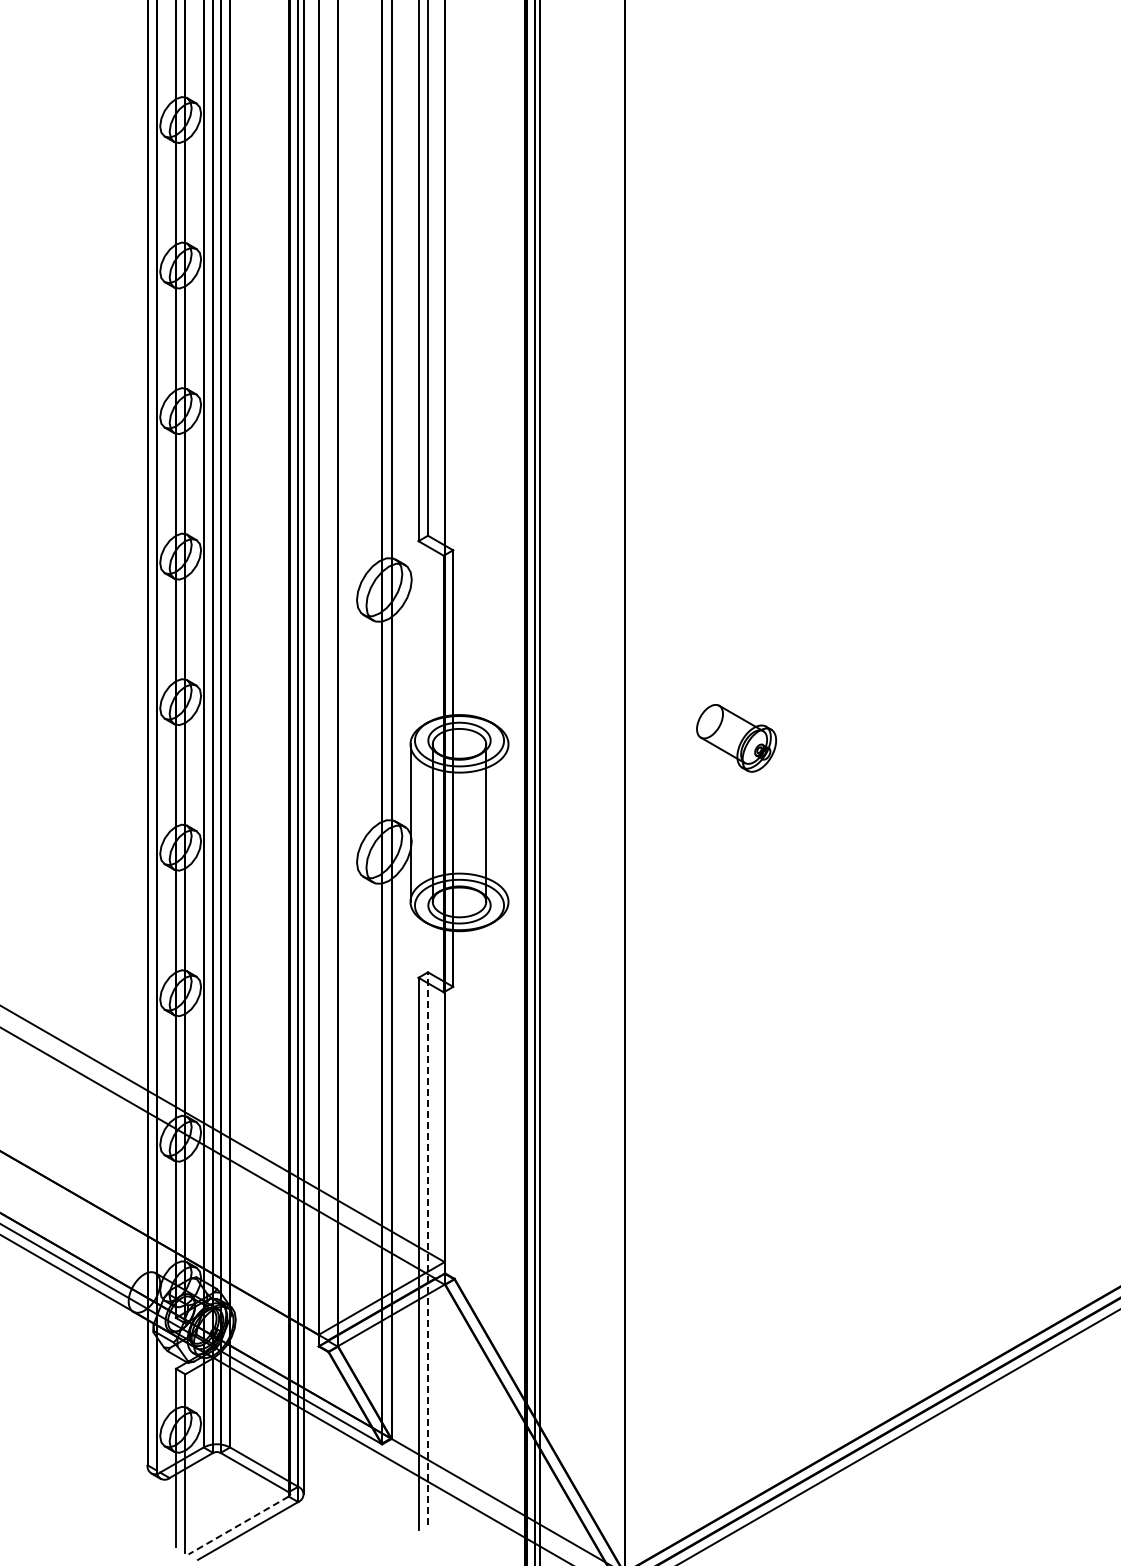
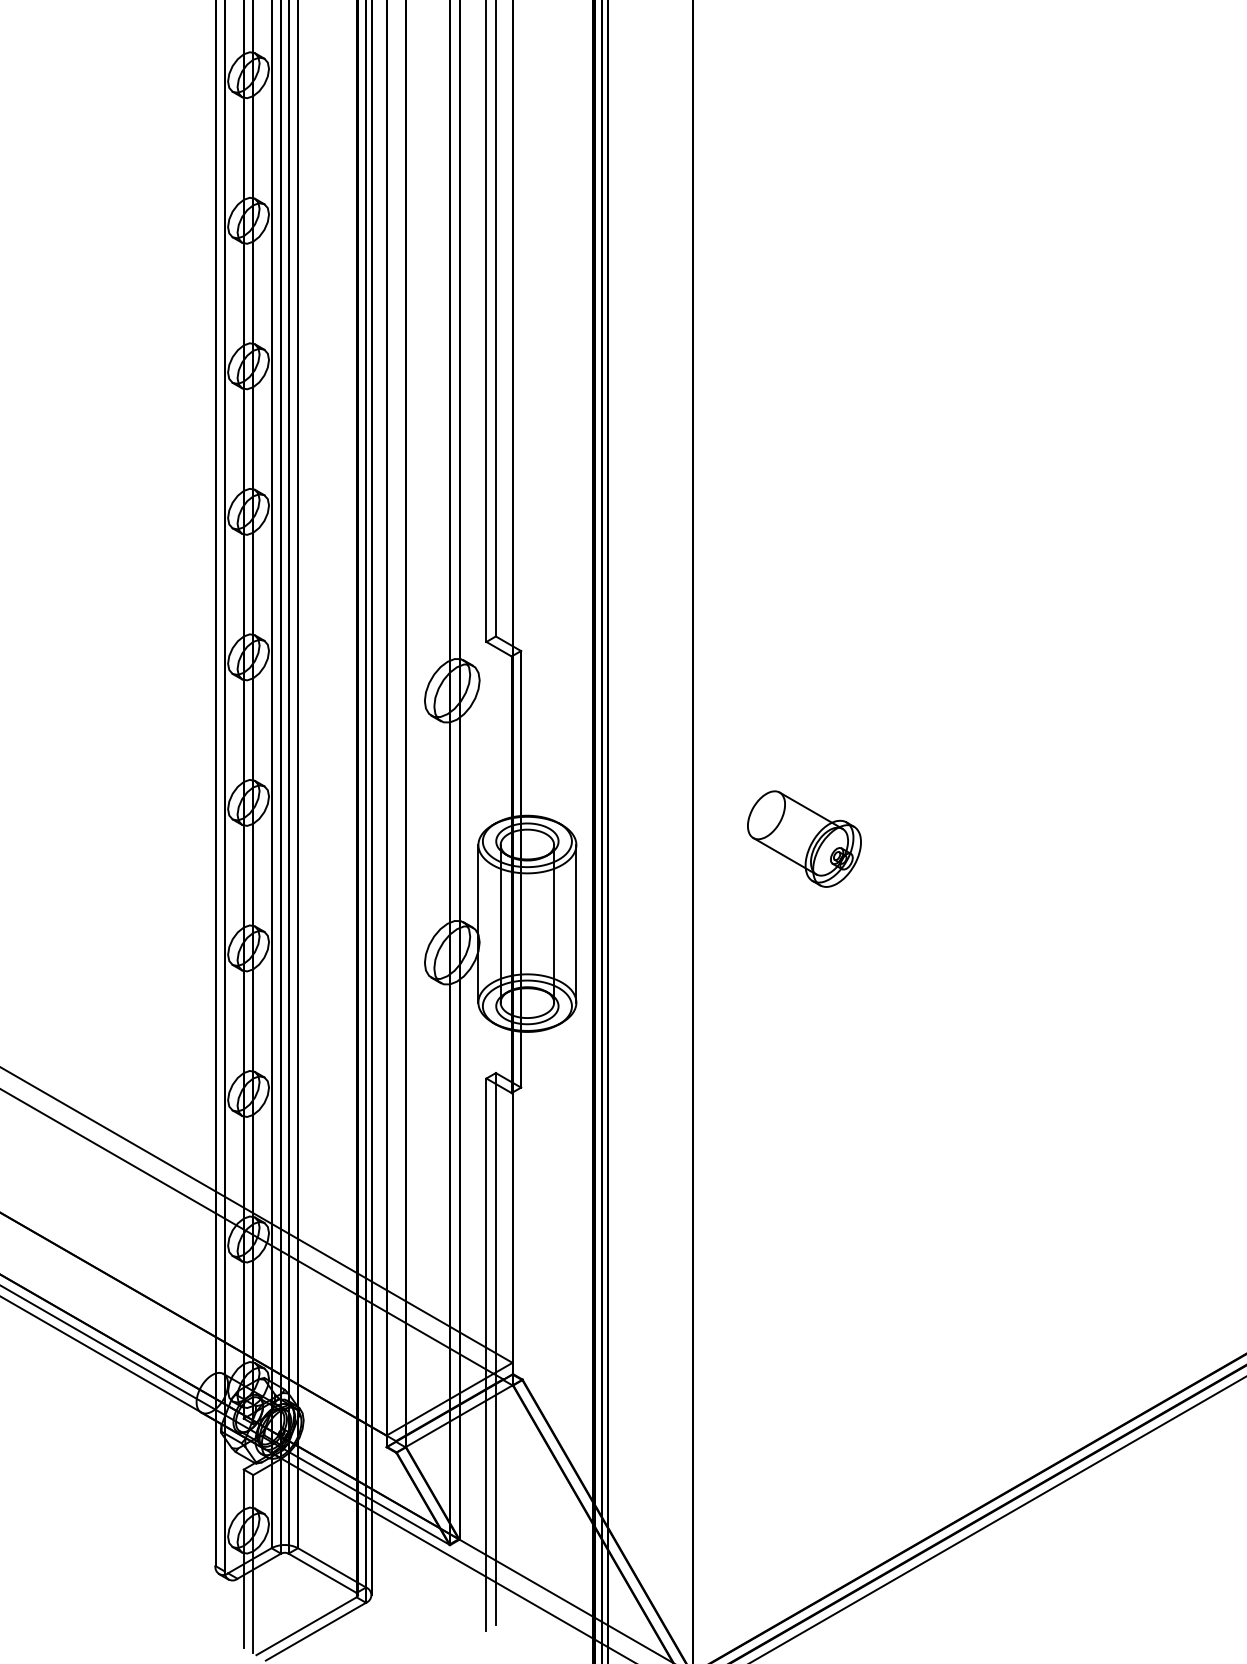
part: (736, 737) -> (804, 838), size x1.43
line: (508, 822) -> (576, 923), added
line: (427, 1247) -> (495, 1348), dashed -> solid
line: (238, 1525) -> (306, 1626), dashed -> solid

